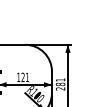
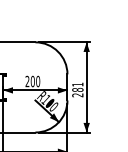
text: (22, 77) -> (32, 81), 121 -> 200

